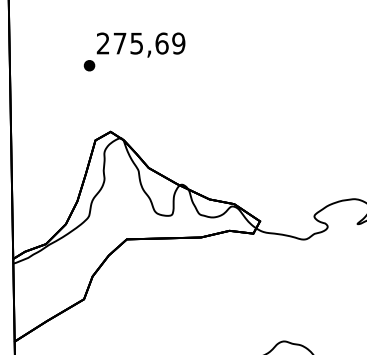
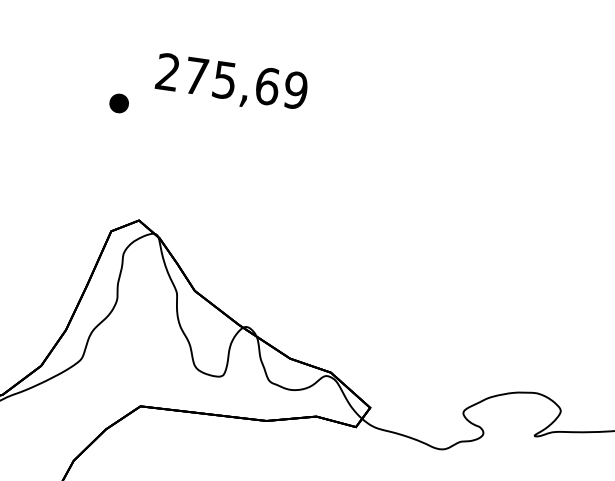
text: (140, 44) -> (230, 82), moved

